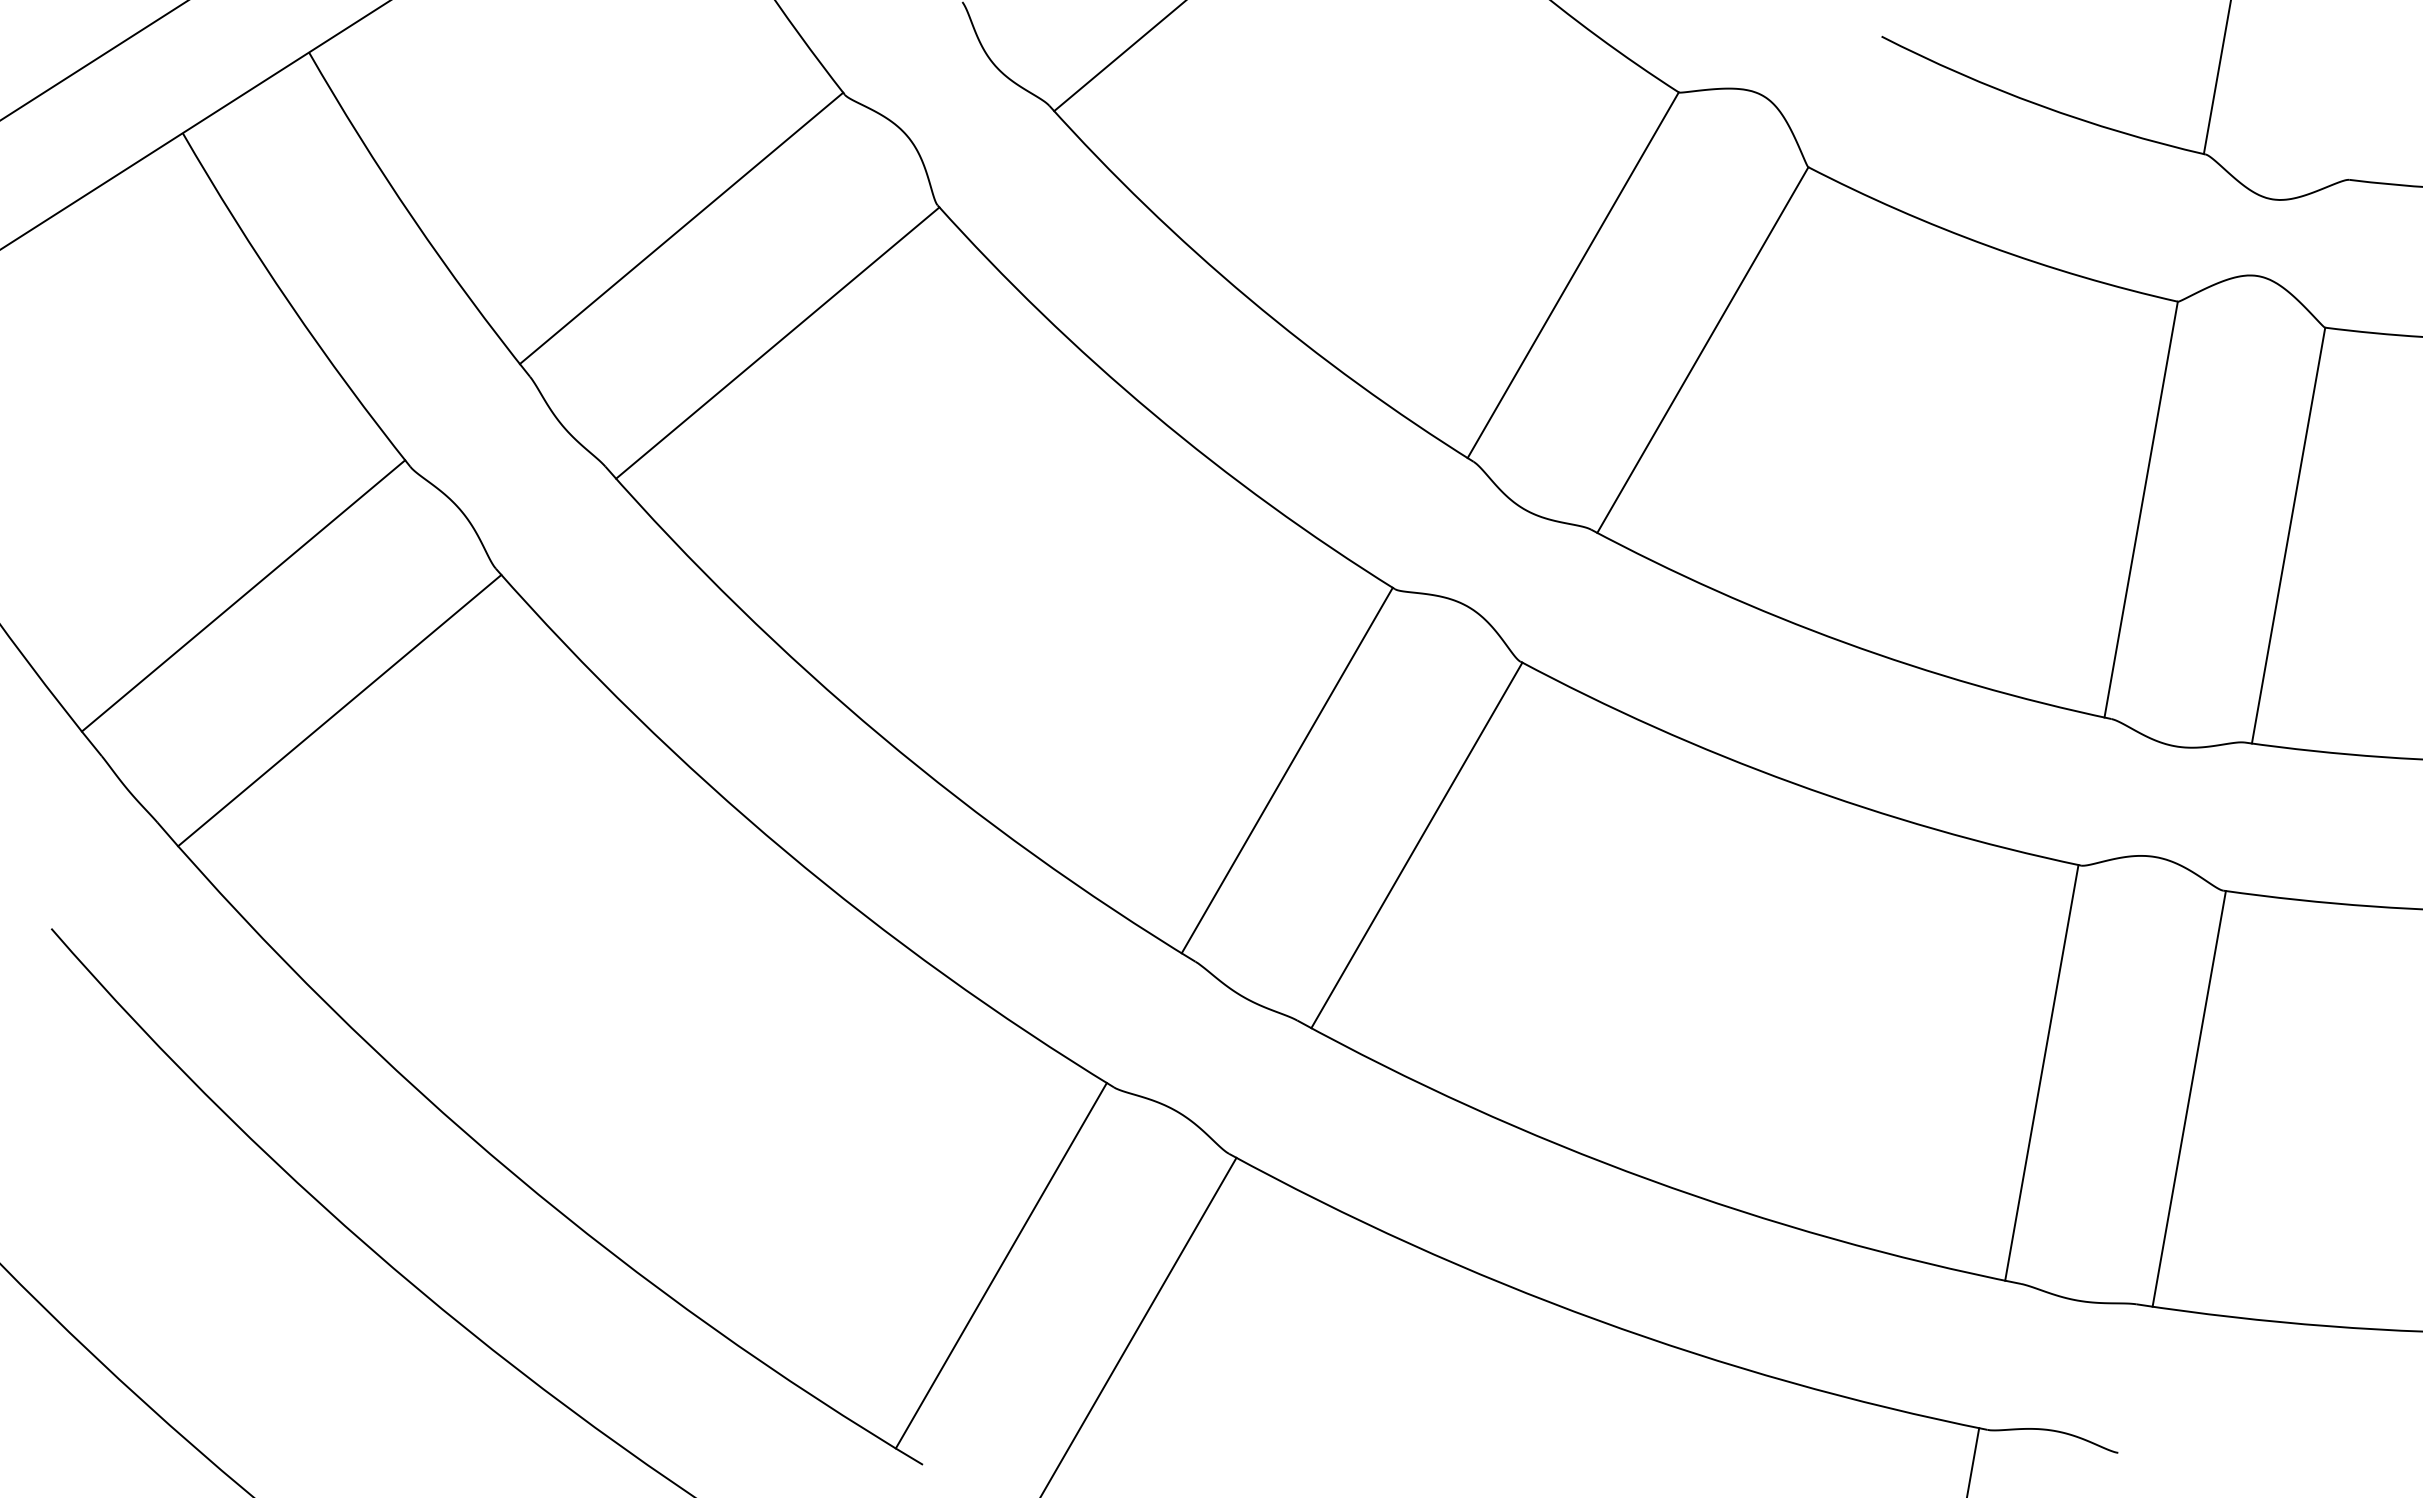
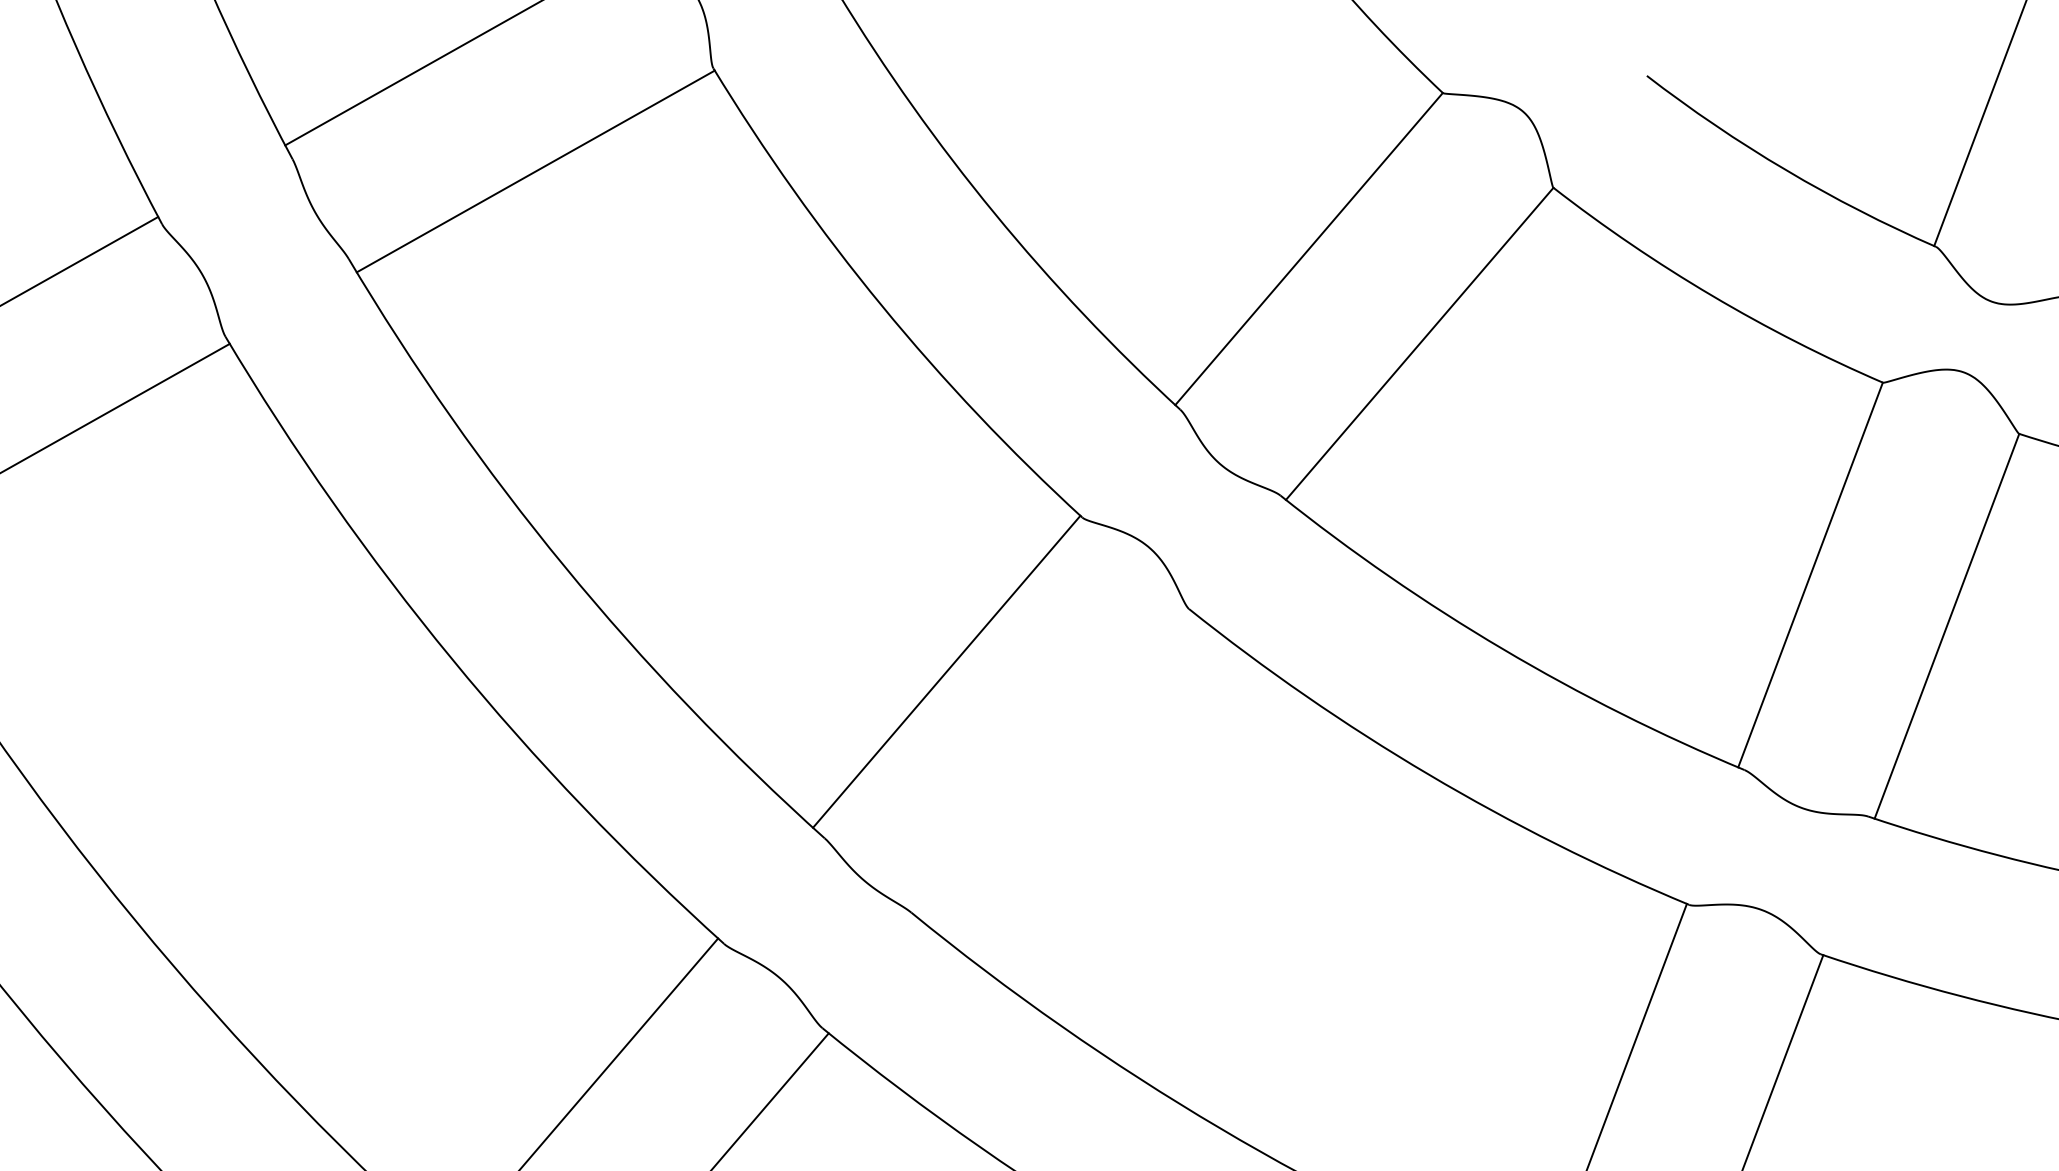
line: (1416, 845) -> (1056, 766), removed

